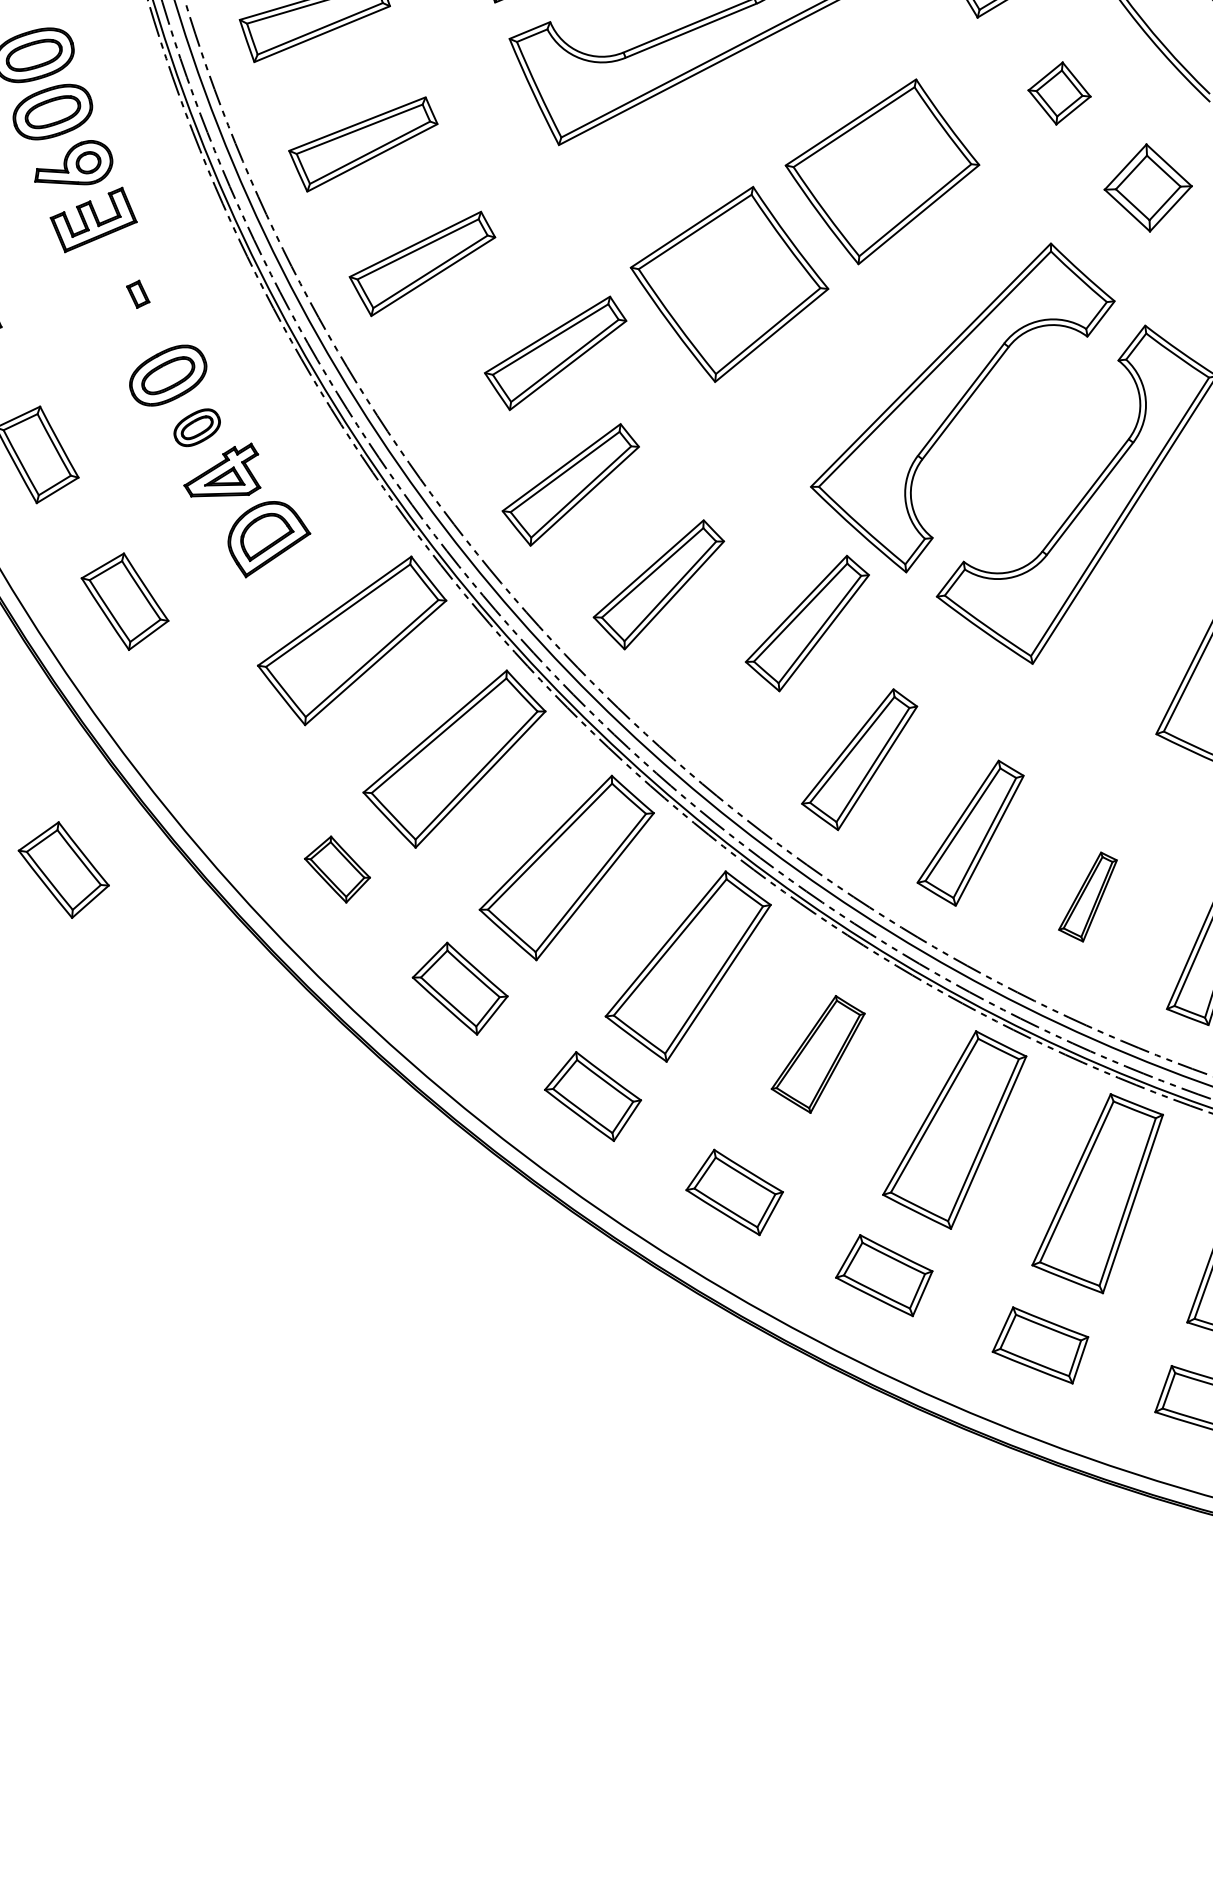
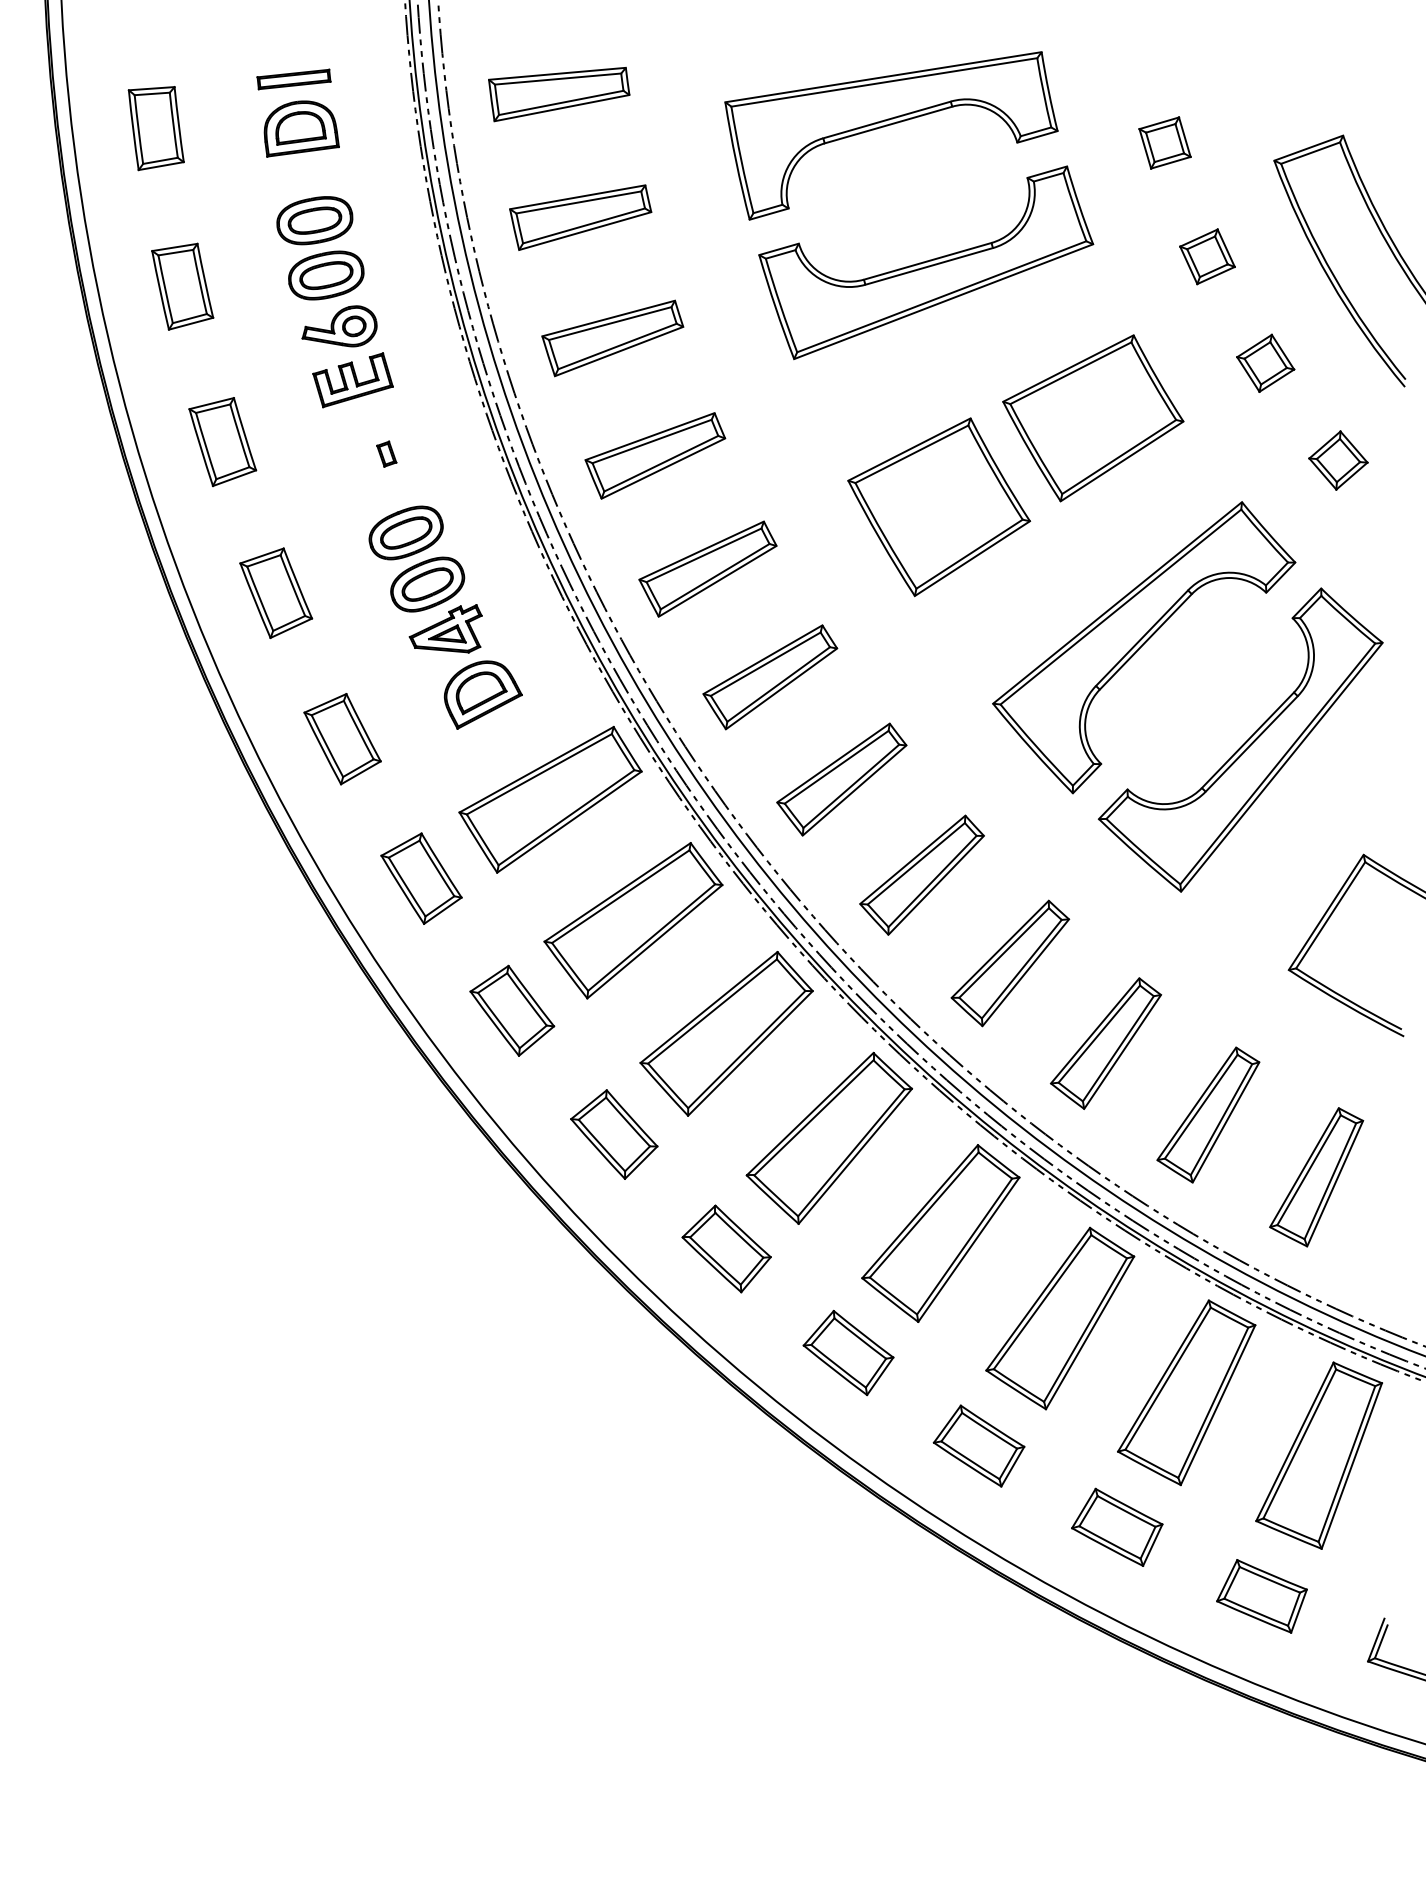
part: (1148, 187) -> (1338, 460), size x0.71
part: (555, 353) -> (707, 568), moved
part: (196, 427) -> (427, 584), size x1.67
part: (807, 623) -> (921, 874), moved
part: (337, 869) -> (512, 1010), size x1.43
part: (63, 870) -> (421, 878), moved
part: (1088, 896) -> (1208, 1114), size x1.67
part: (818, 1055) -> (940, 1233), size x1.67

